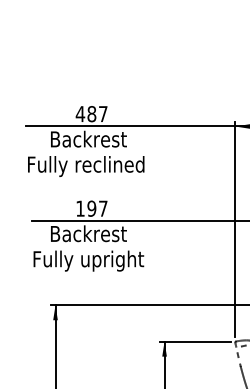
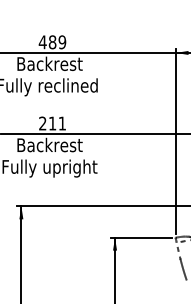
text: (102, 114) -> (61, 42), 487 -> 489
text: (91, 208) -> (52, 123), 197 -> 211

